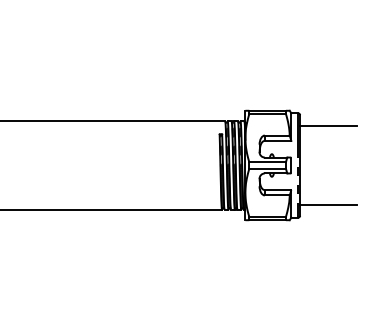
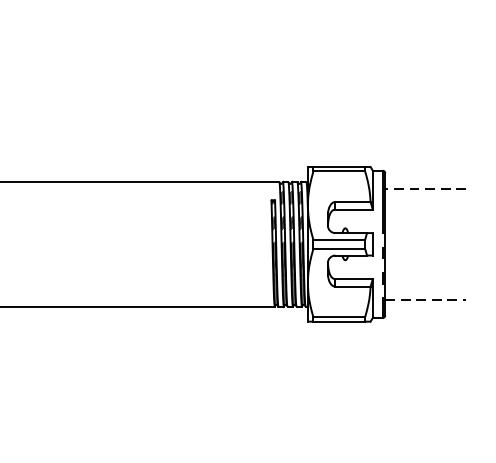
line: (328, 126) -> (425, 189), solid -> dashed
line: (328, 204) -> (425, 299), solid -> dashed

